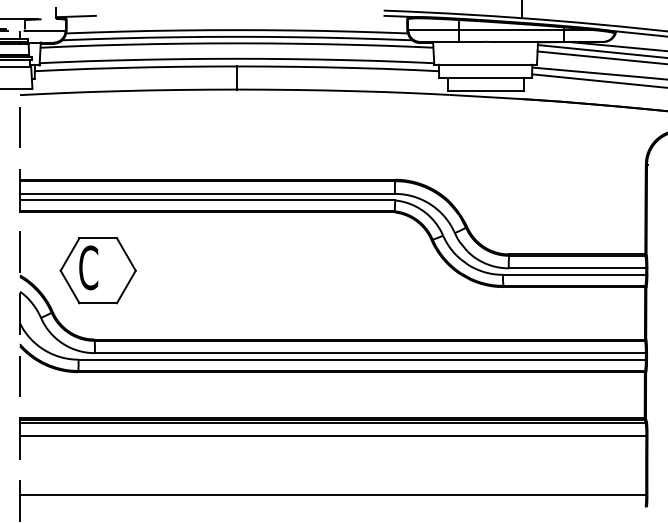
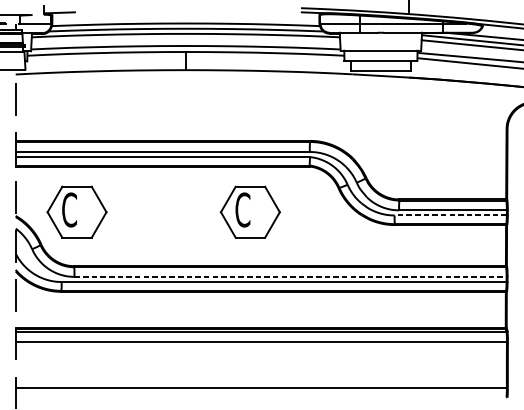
part: (318, 270) -> (249, 212), added
line: (574, 274) -> (450, 215), solid -> dashed
line: (370, 353) -> (290, 277), solid -> dashed

